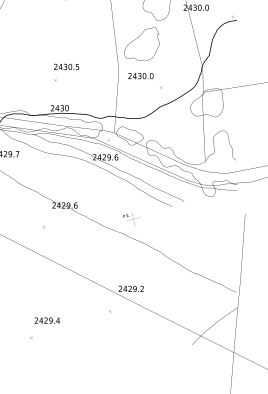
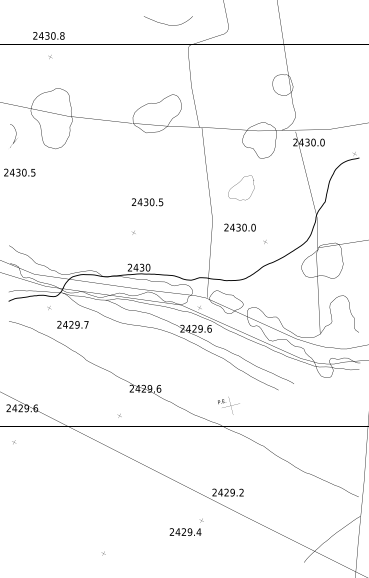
part: (142, 43) -> (241, 187), size x0.6
text: (66, 67) -> (147, 202), moved
text: (47, 320) -> (185, 531), moved

